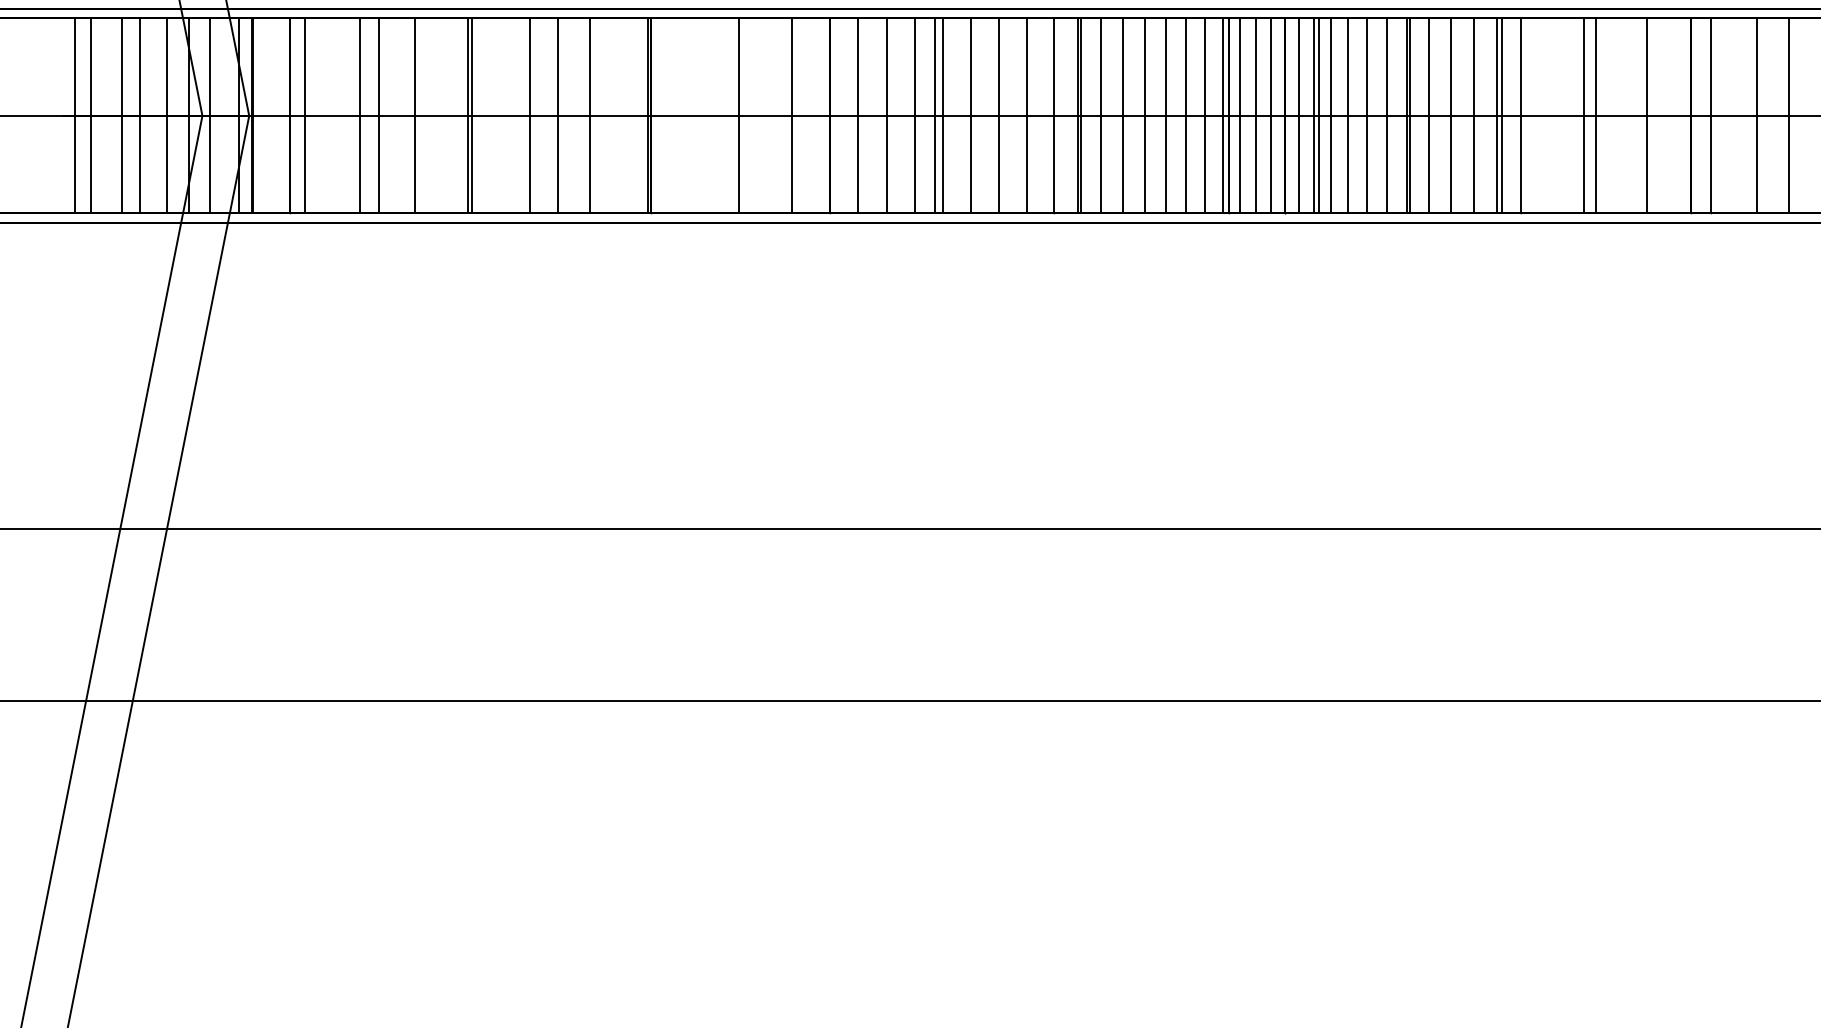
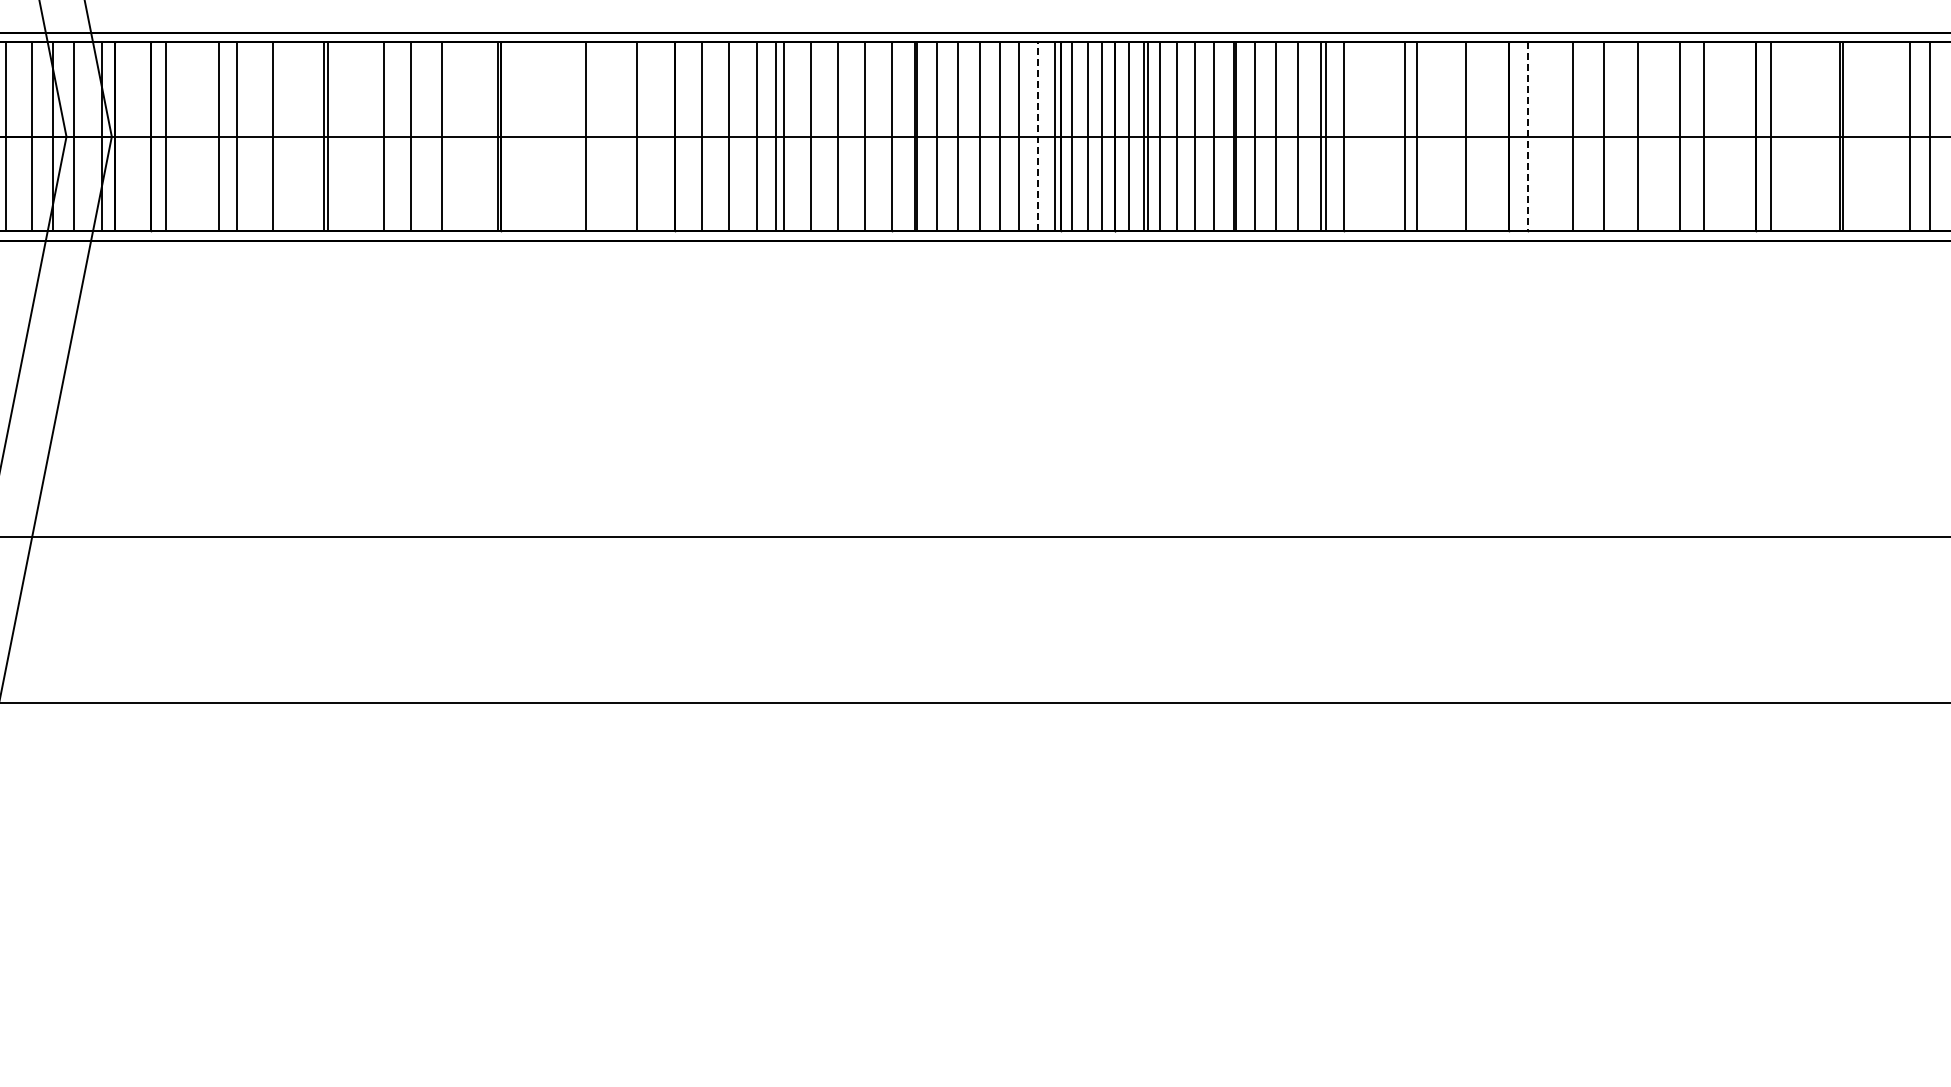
line: (1204, 115) -> (1037, 136), solid -> dashed
line: (1710, 116) -> (1527, 137), solid -> dashed

